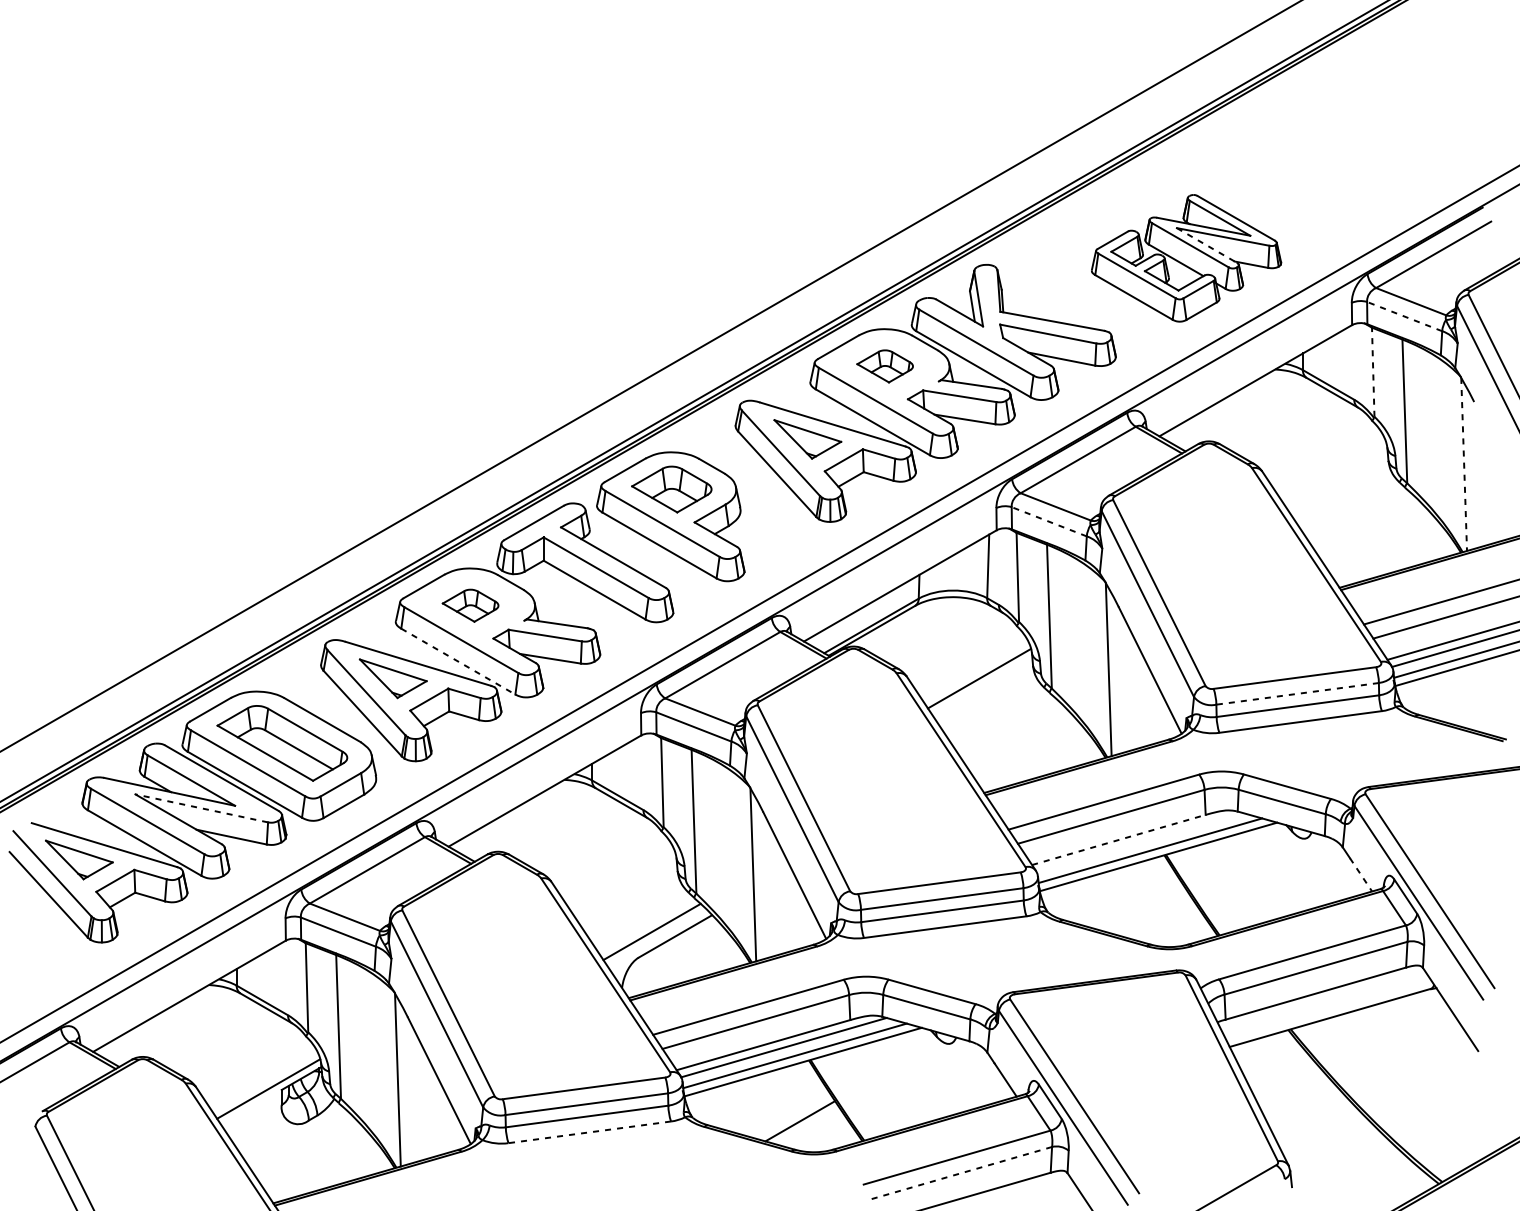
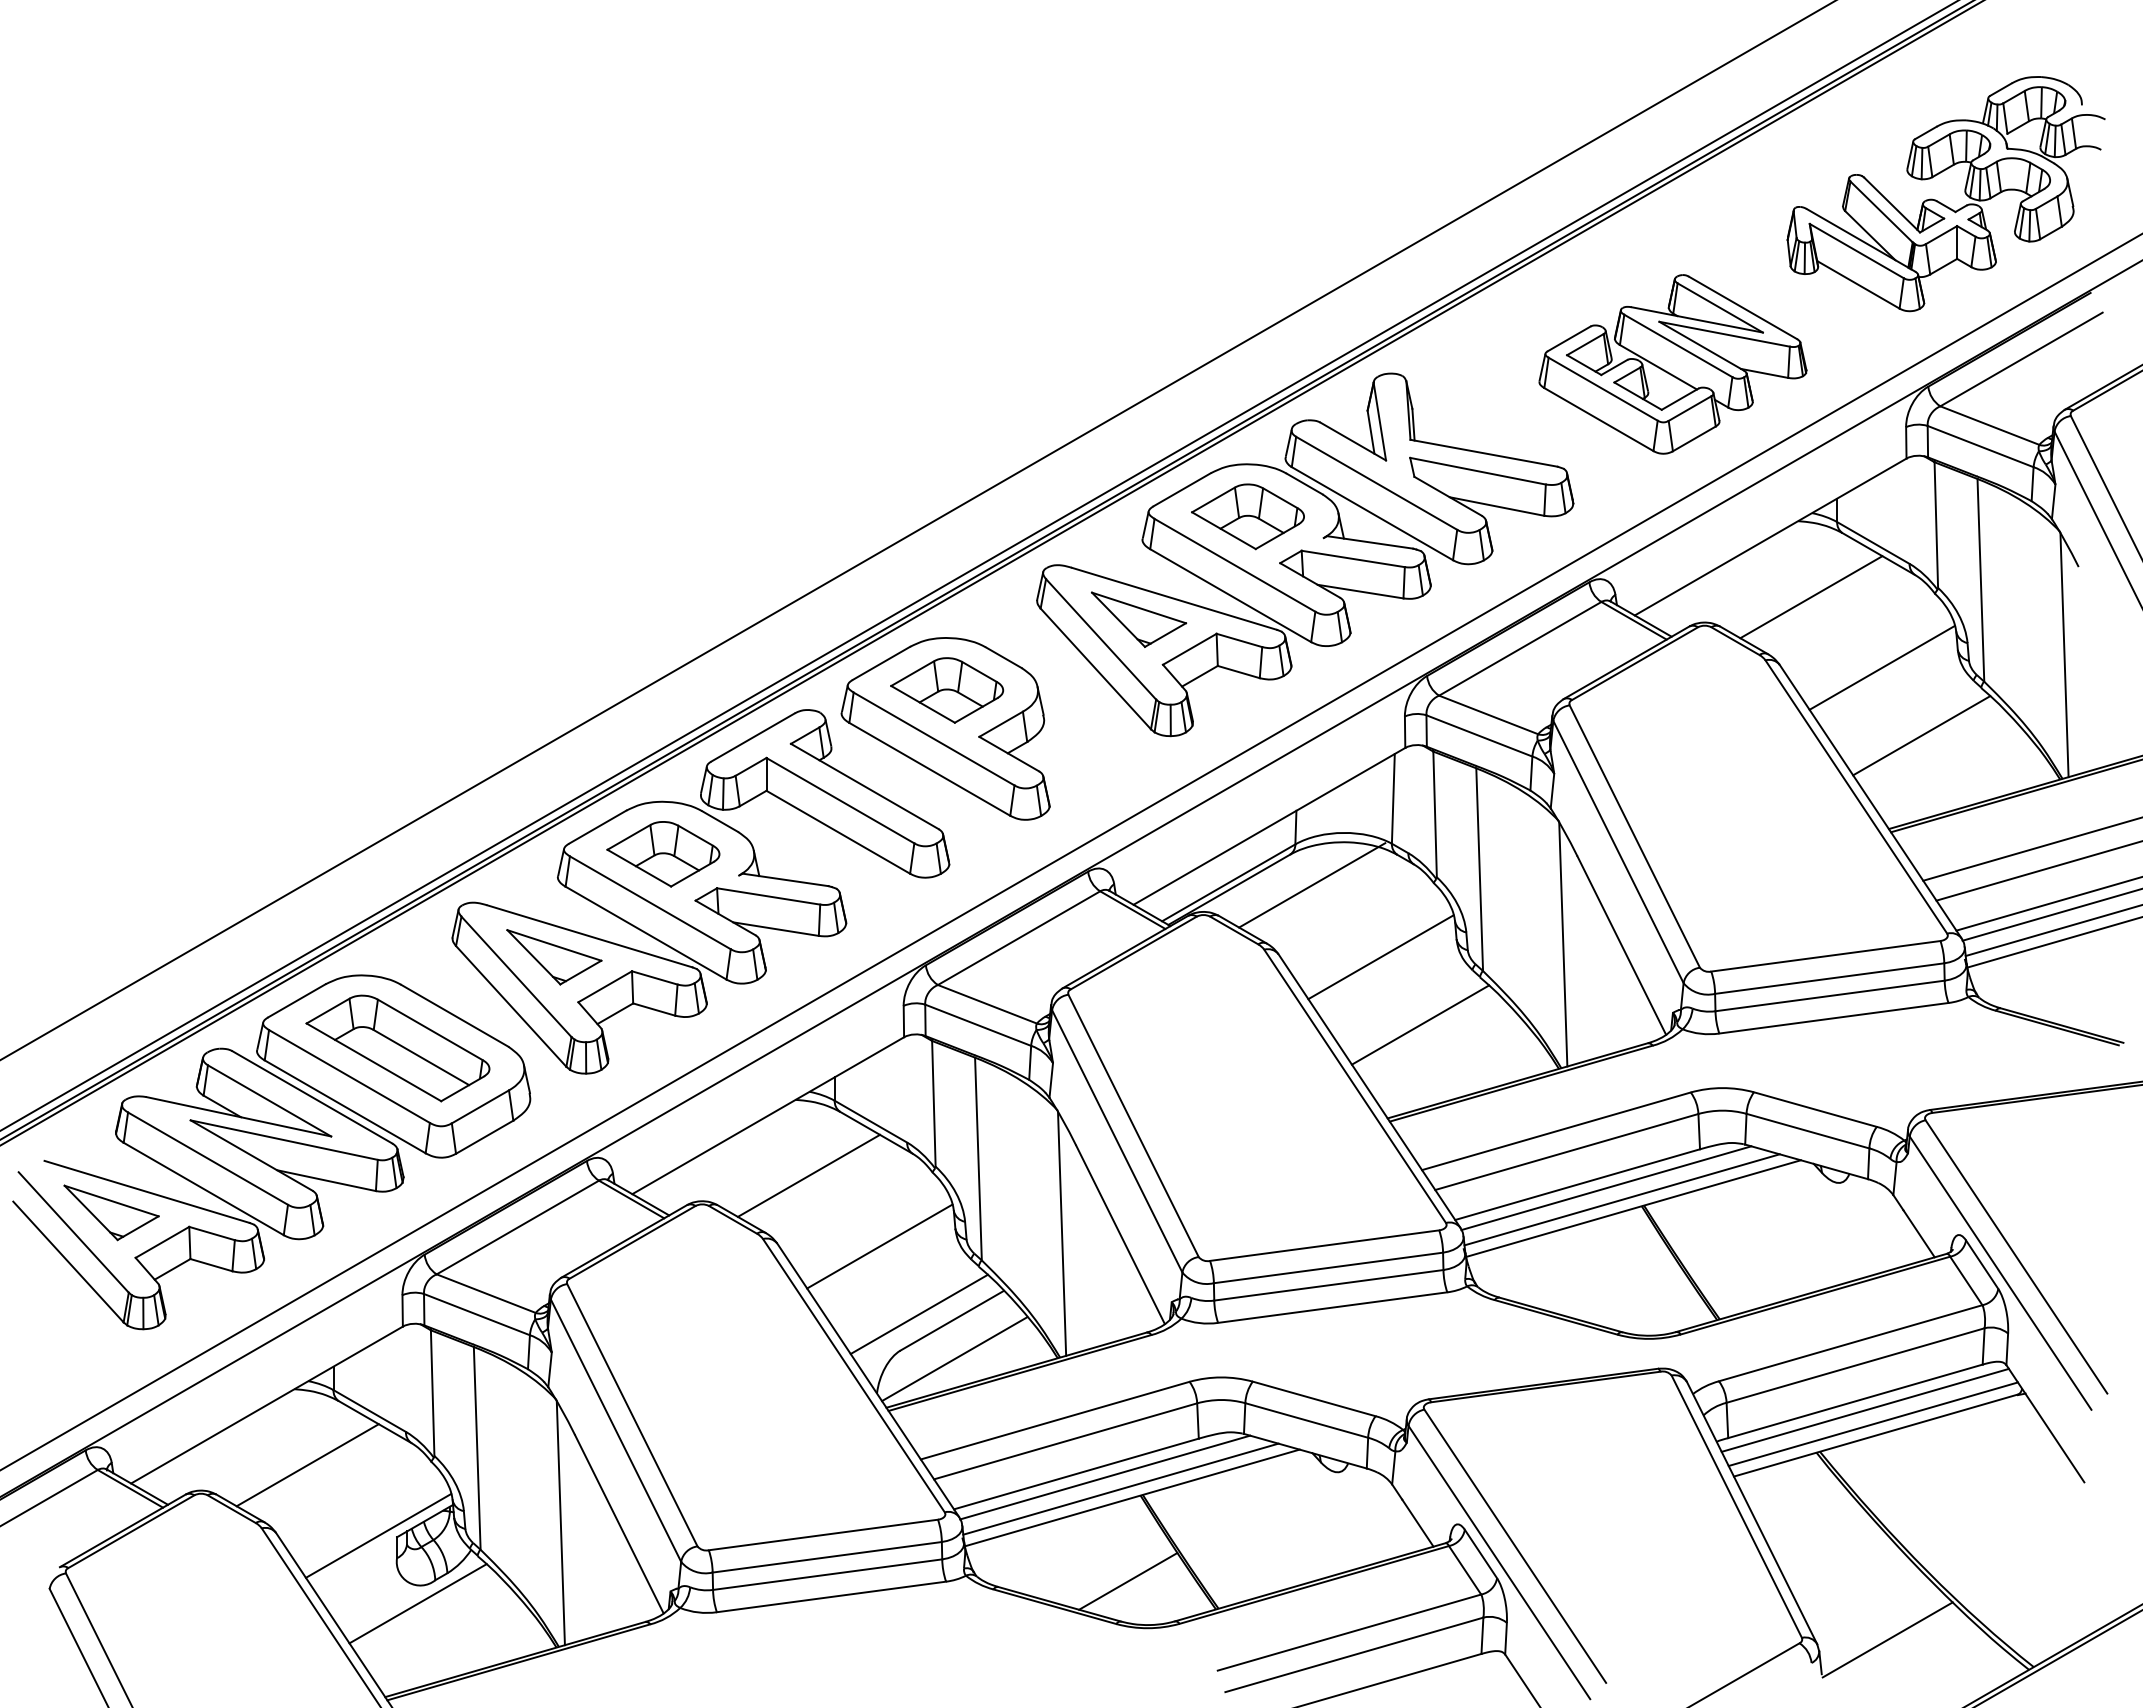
part: (1376, 143) -> (1941, 202), added
line: (1206, 245) -> (1701, 346), dashed -> solid
line: (1404, 316) -> (1980, 446), dashed -> solid
part: (884, 366) -> (1247, 516), size x1.43
line: (1373, 372) -> (1936, 525), dashed -> solid
line: (1284, 423) -> (1811, 597), added
line: (1464, 464) -> (2064, 655), dashed -> solid
line: (1334, 473) -> (1881, 667), added
line: (1049, 521) -> (1479, 735), dashed -> solid
line: (1362, 521) -> (1921, 735), added
part: (470, 605) -> (663, 854), size x1.43
line: (930, 627) -> (1312, 885), added
line: (458, 661) -> (646, 933), dashed -> solid
line: (1297, 693) -> (1829, 978), dashed -> solid
line: (1007, 726) -> (1420, 1024), added
line: (201, 808) -> (284, 1140), dashed -> solid
line: (573, 833) -> (808, 1175), added
line: (1119, 839) -> (1578, 1184), dashed -> solid
line: (1139, 842) -> (1606, 1188), added
line: (1361, 875) -> (1919, 1234), dashed -> solid
line: (623, 883) -> (879, 1246), added
line: (677, 963) -> (954, 1359), added
line: (1322, 999) -> (1864, 1409), added
line: (1327, 1010) -> (1872, 1424), added
line: (218, 1039) -> (307, 1465), added
line: (589, 1132) -> (831, 1596), dashed -> solid
line: (296, 1136) -> (417, 1603), added
line: (1338, 1162) -> (1887, 1639), added
line: (959, 1173) -> (1353, 1655), dashed -> solid

